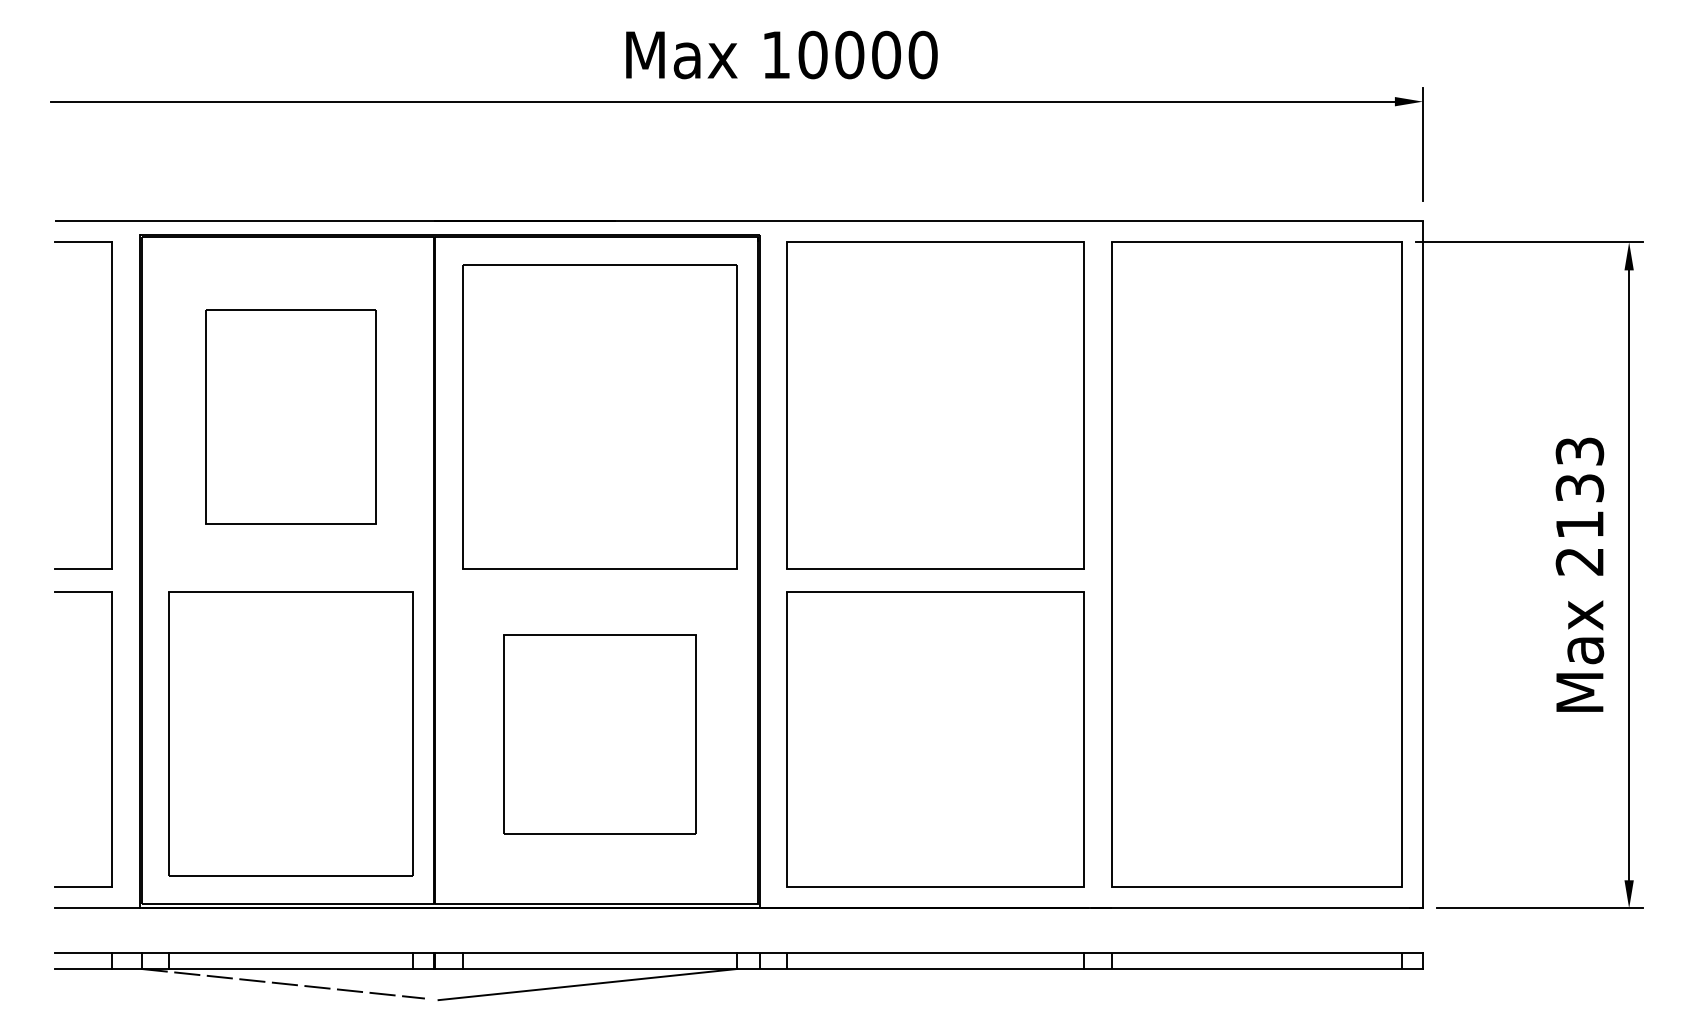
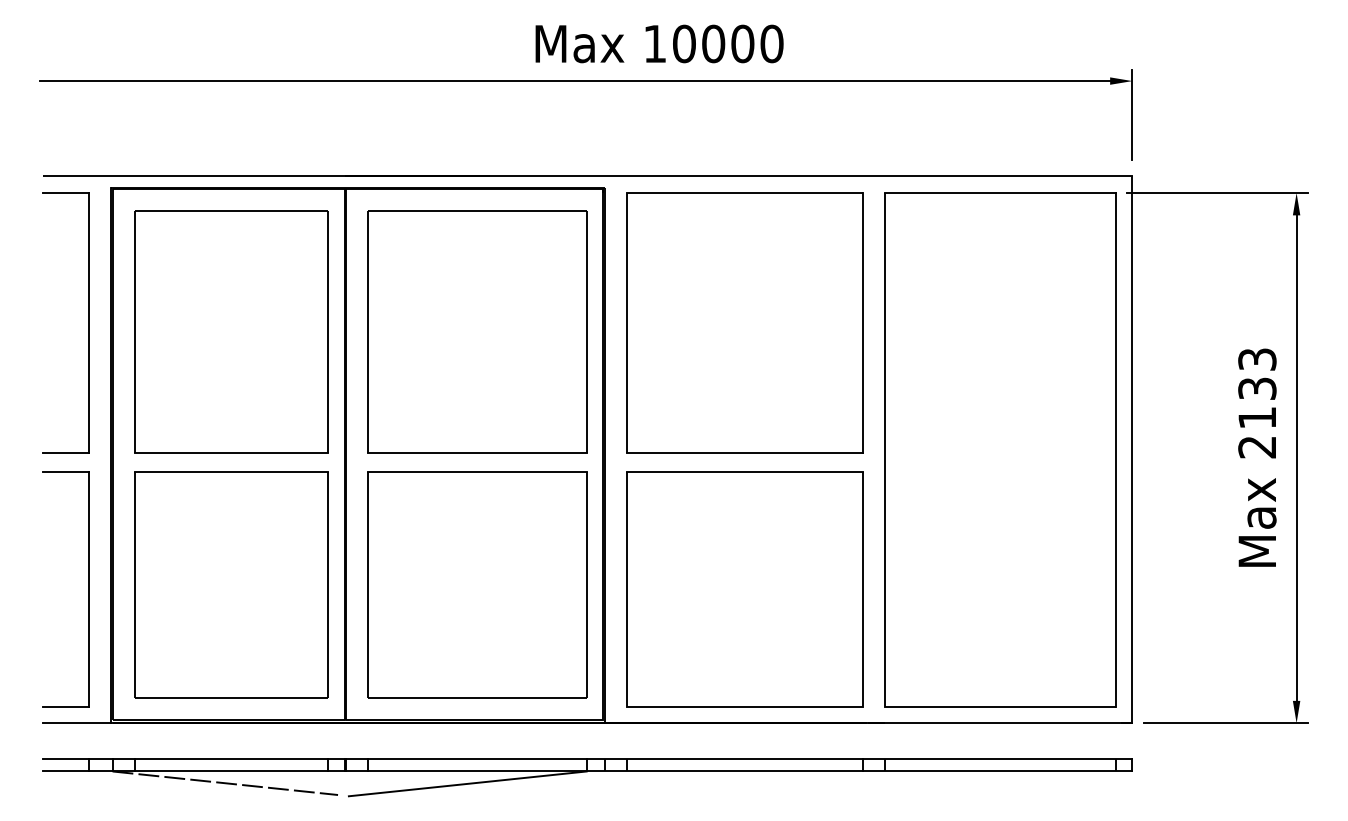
text: (781, 54) -> (659, 43), moved
part: (290, 416) -> (231, 331), size x1.43
part: (599, 733) -> (476, 584), size x1.43

